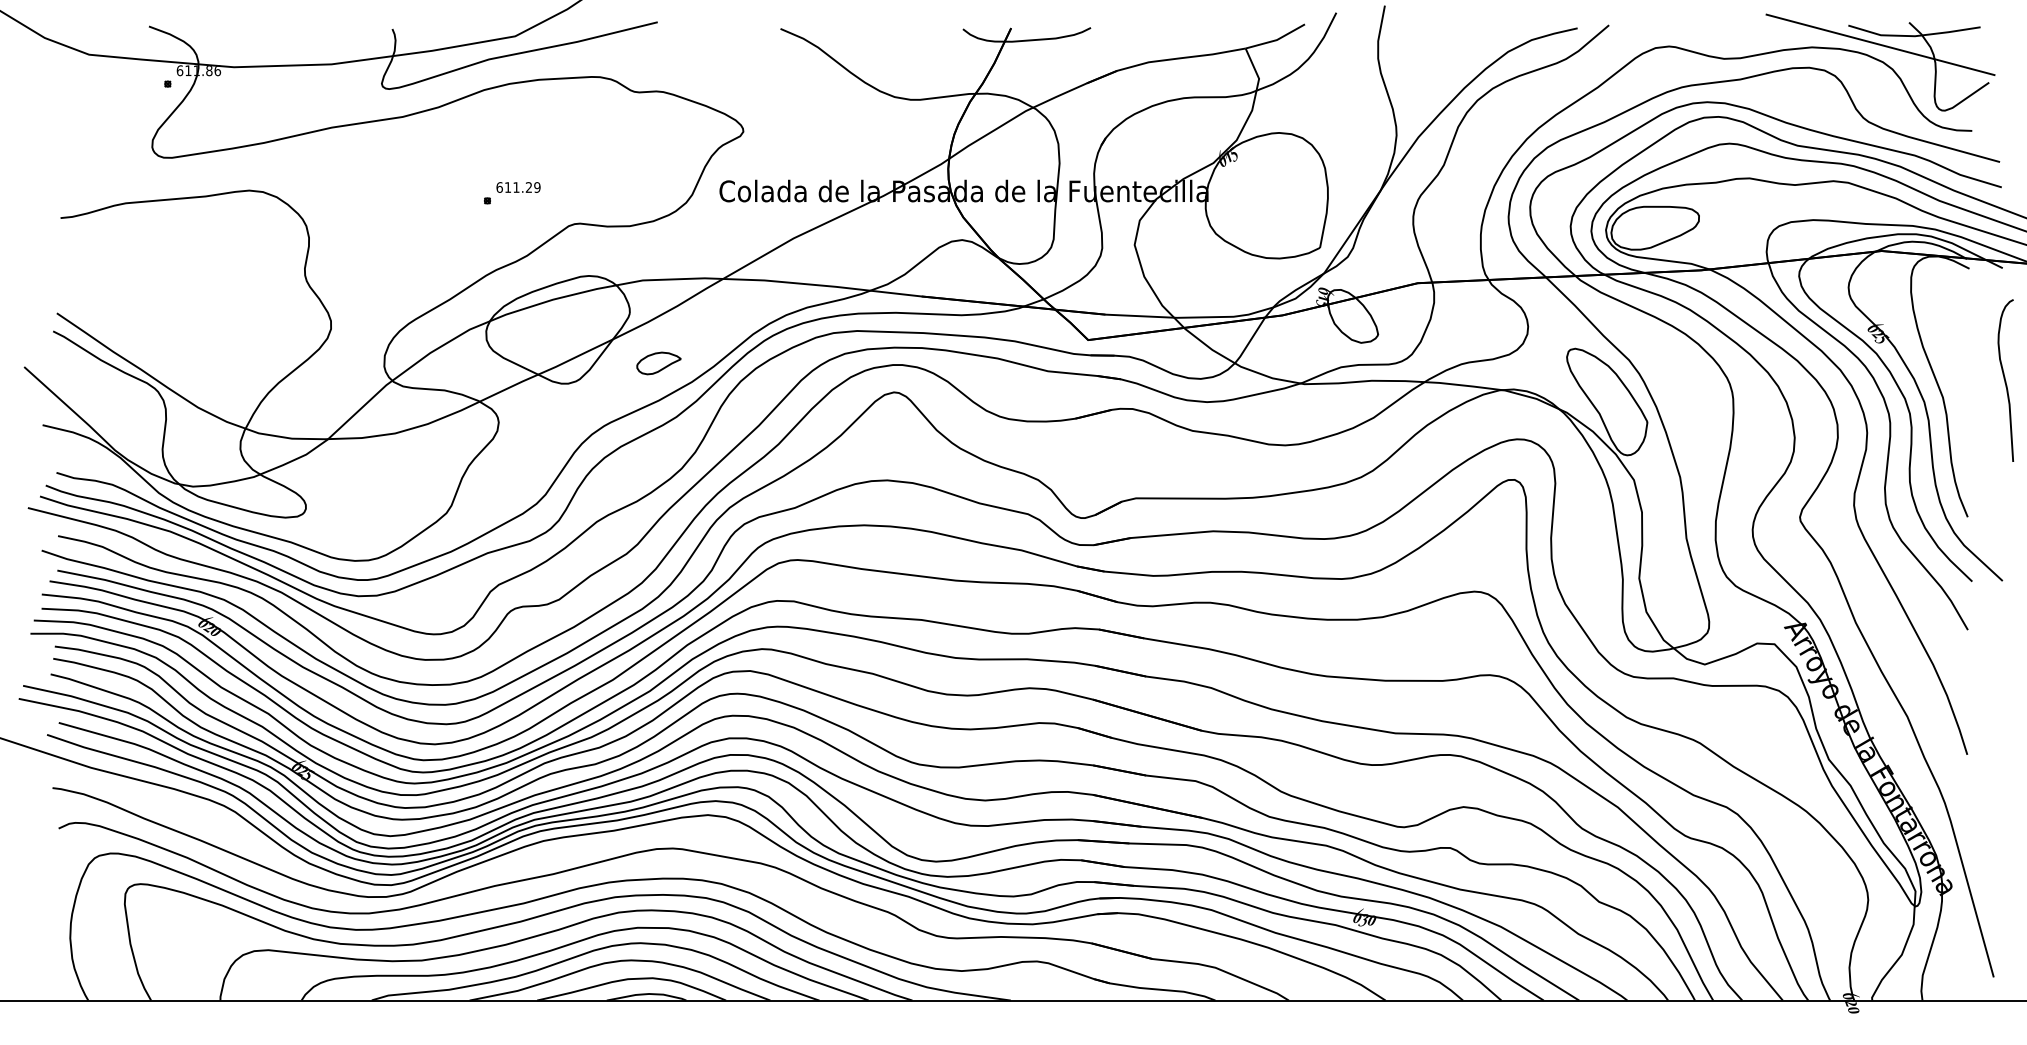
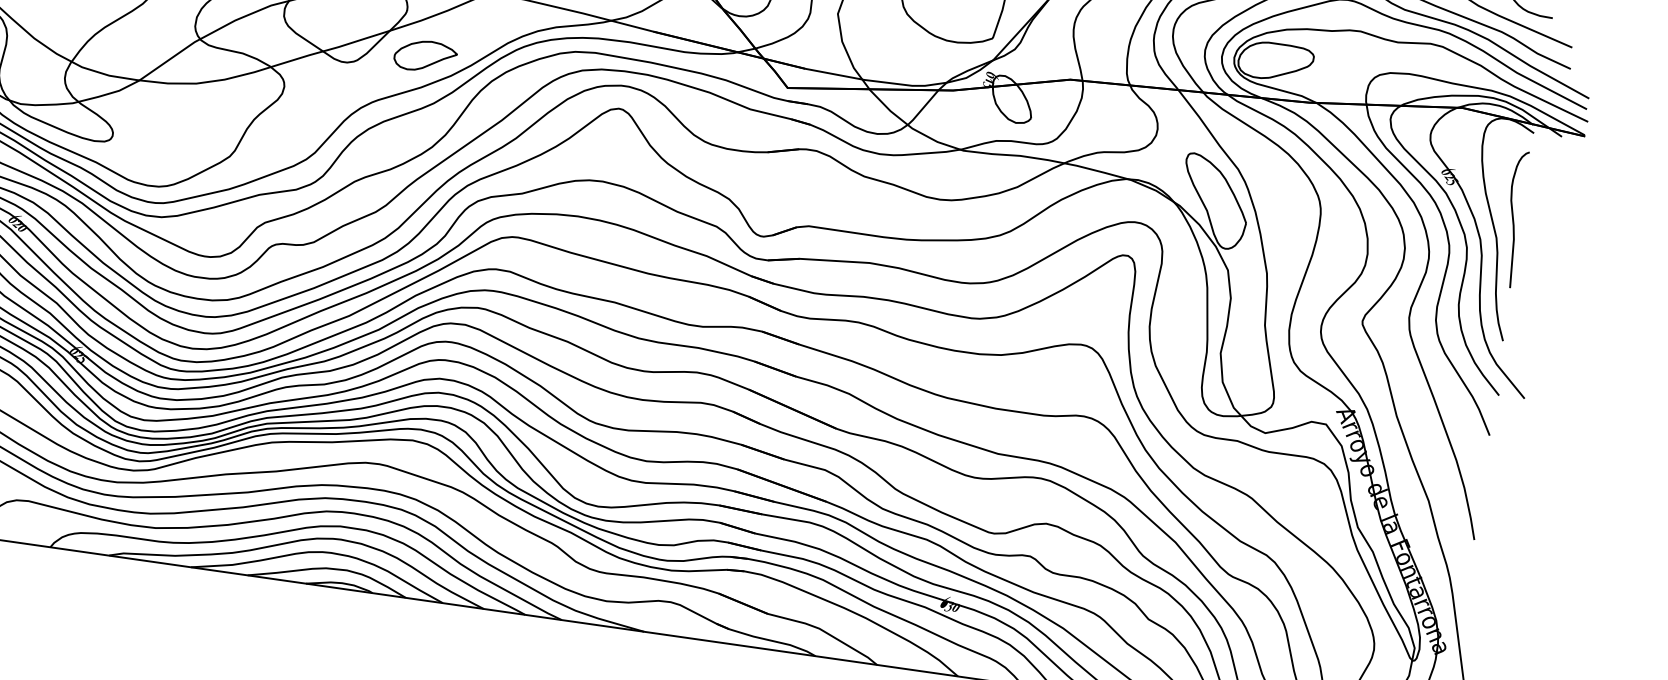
part: (658, 363) -> (425, 56), size x1.67
curve: (2005, 380) -> (1513, 218), moved

